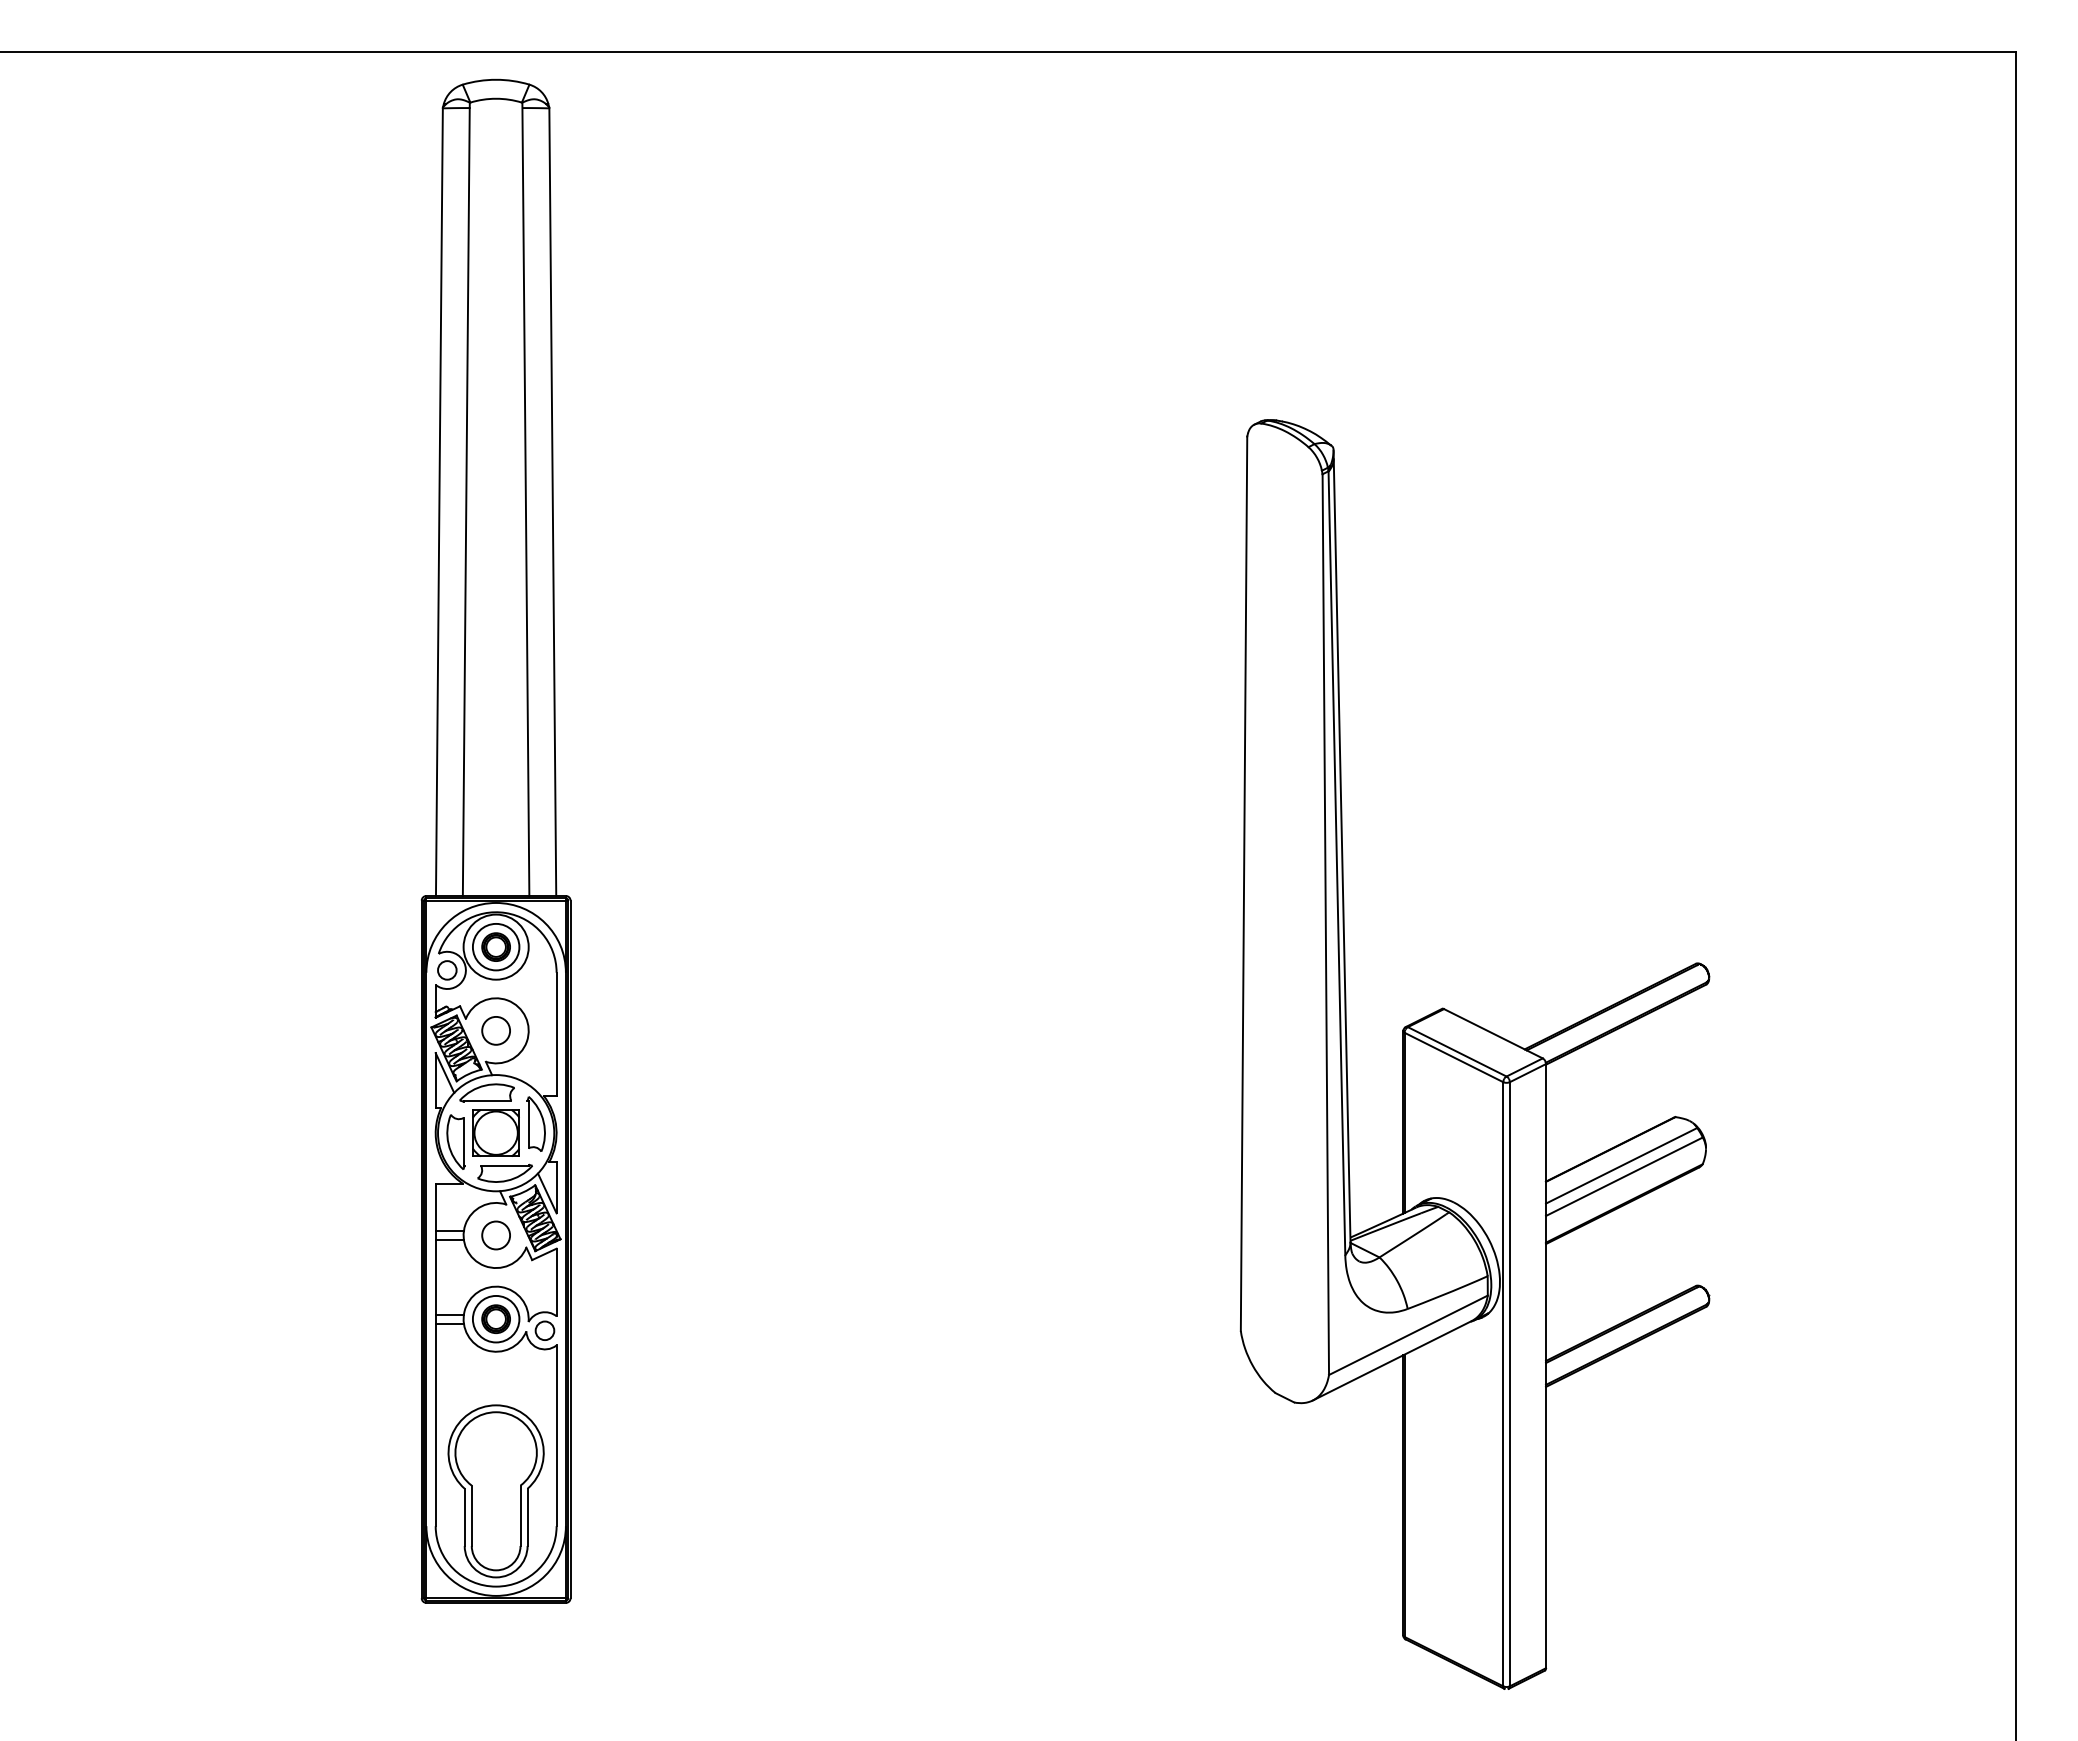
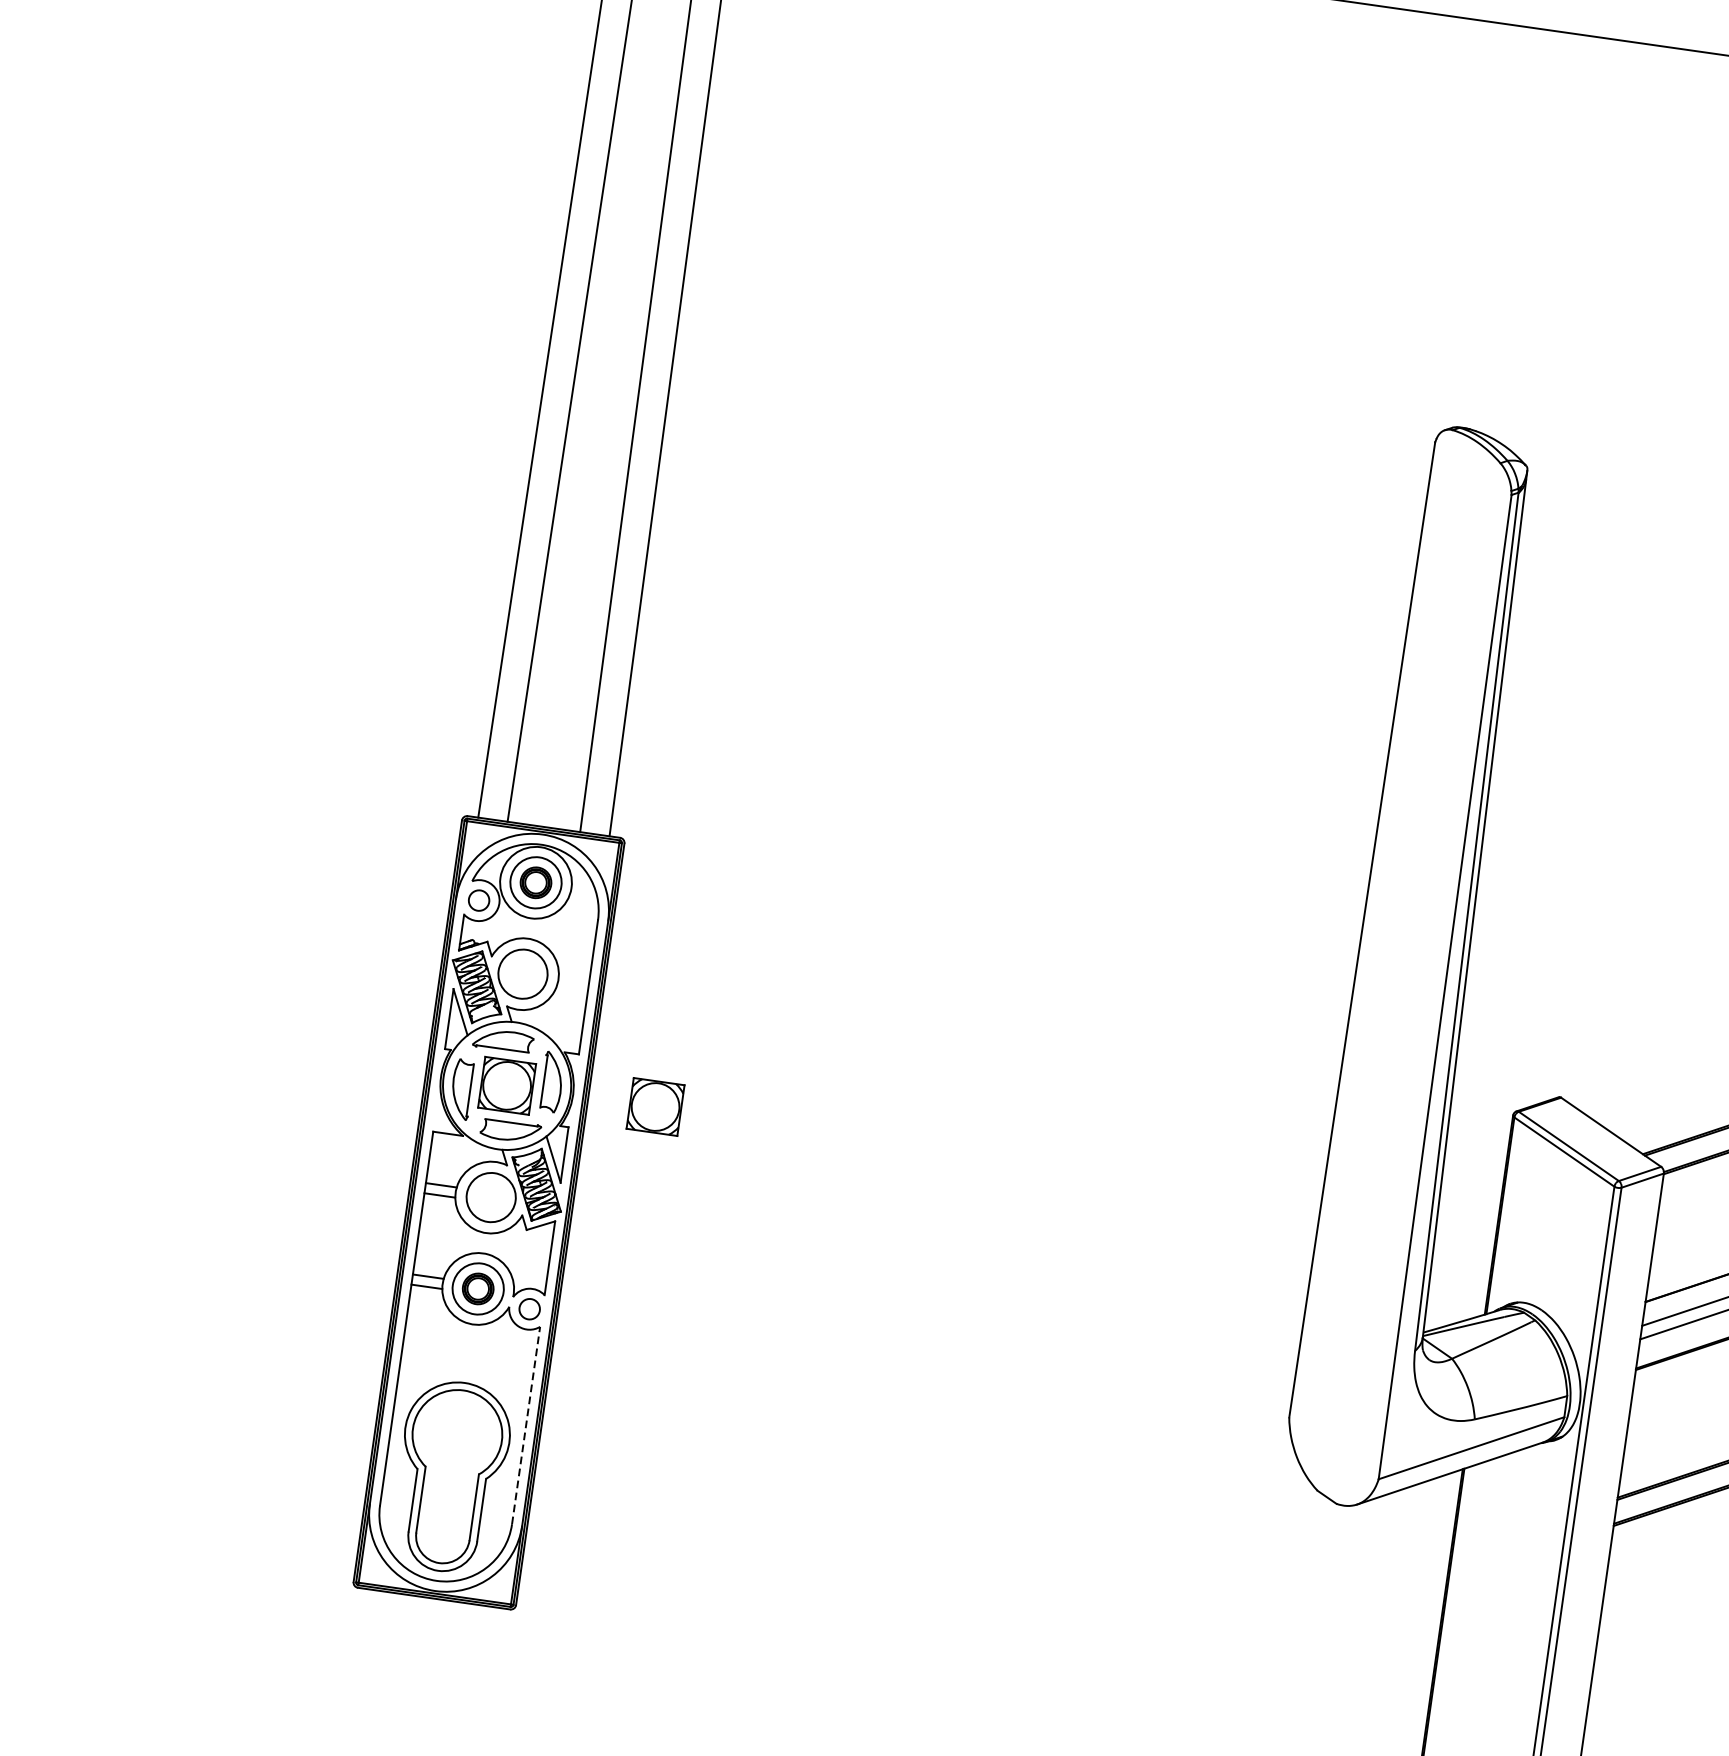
circle: (496, 1030) -> (523, 973), size x1.6
part: (631, 1132) -> (654, 1106), added
circle: (496, 1235) -> (491, 1197), size x1.6
line: (556, 1435) -> (526, 1425), solid -> dashed

